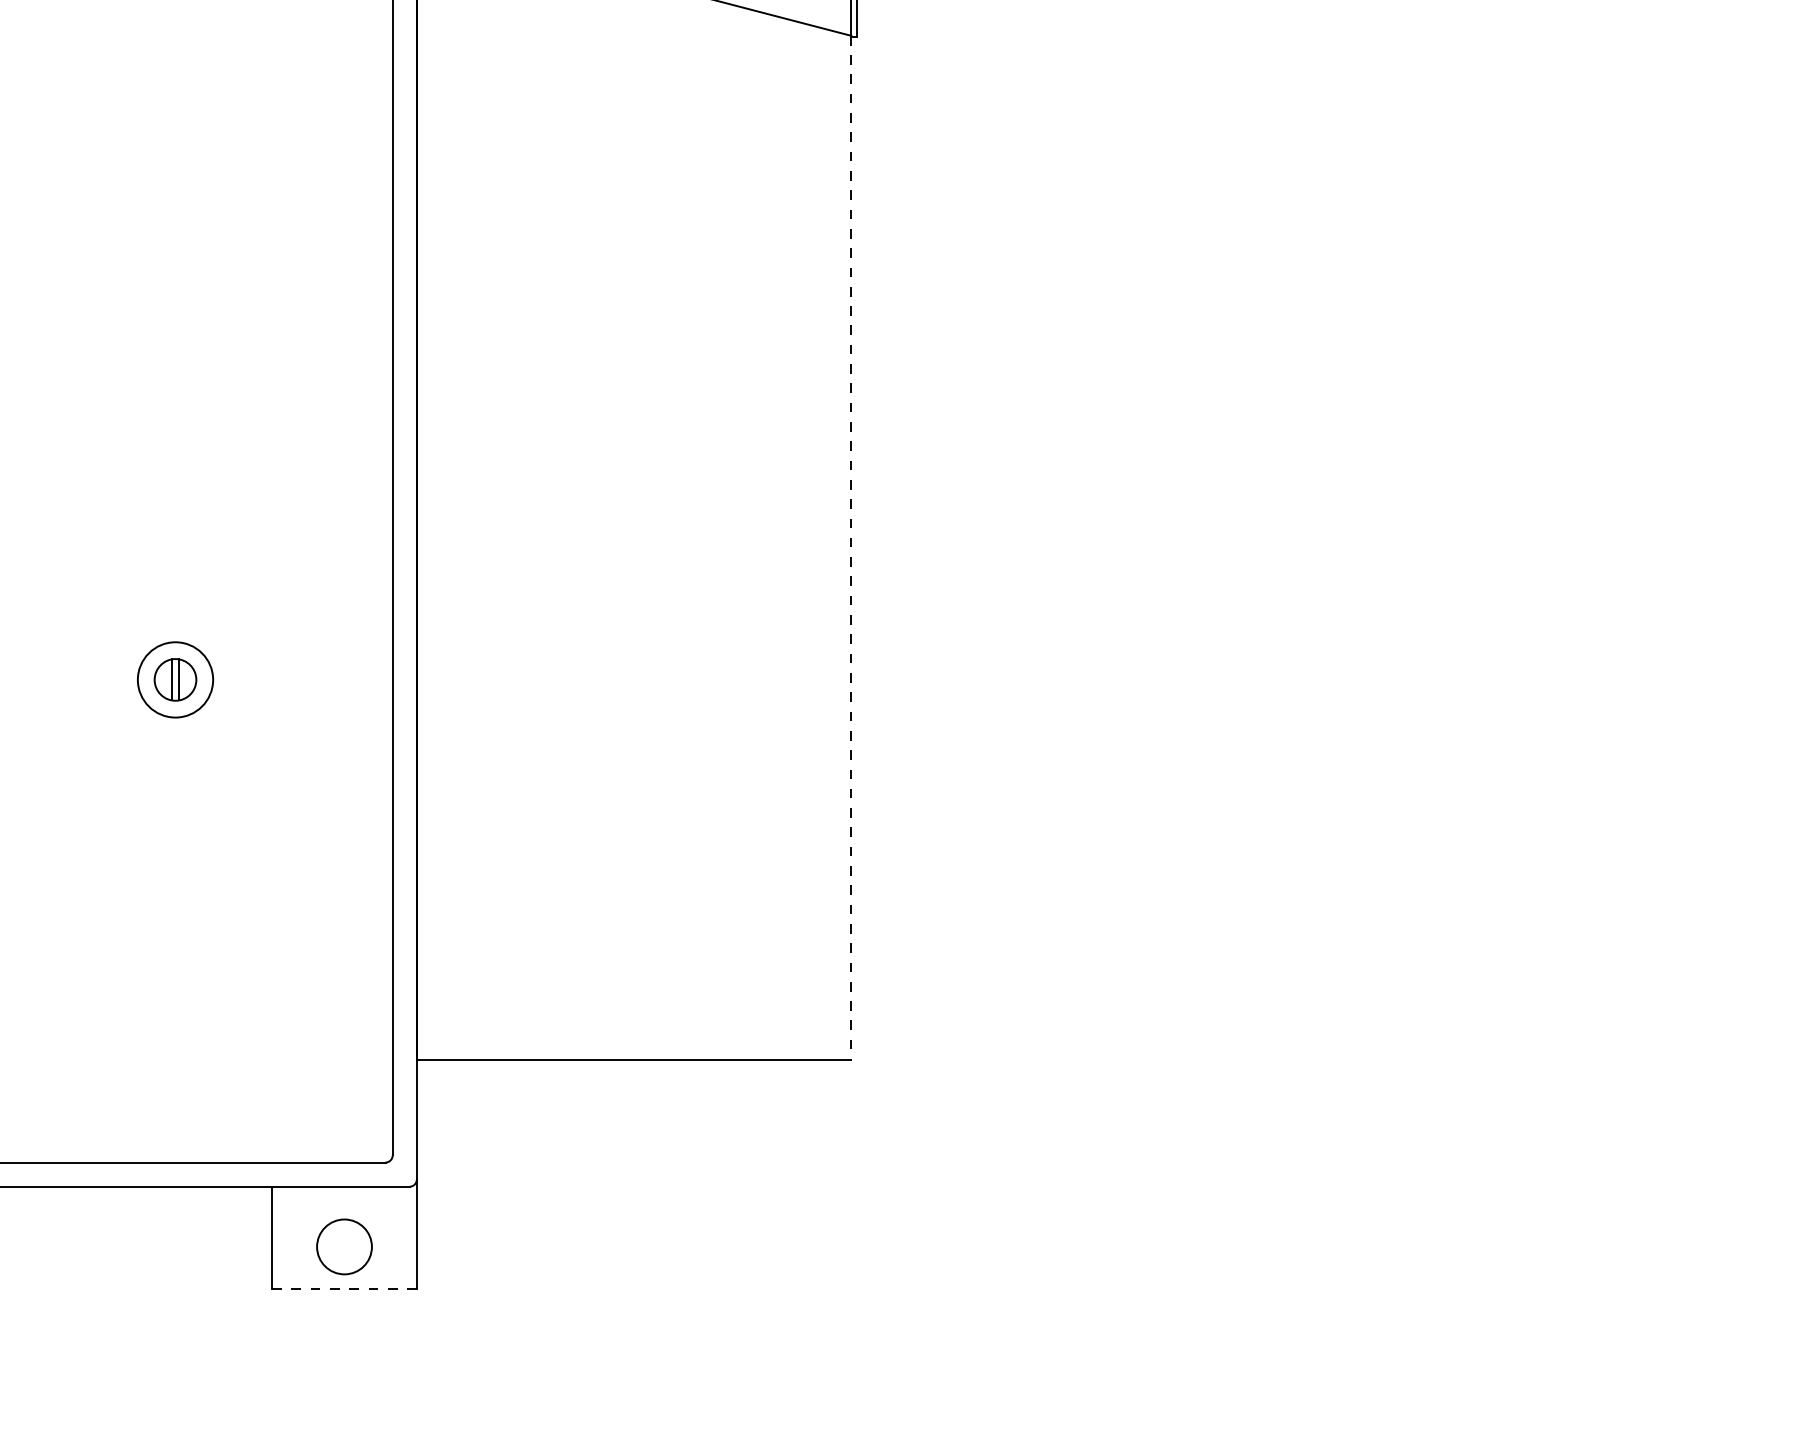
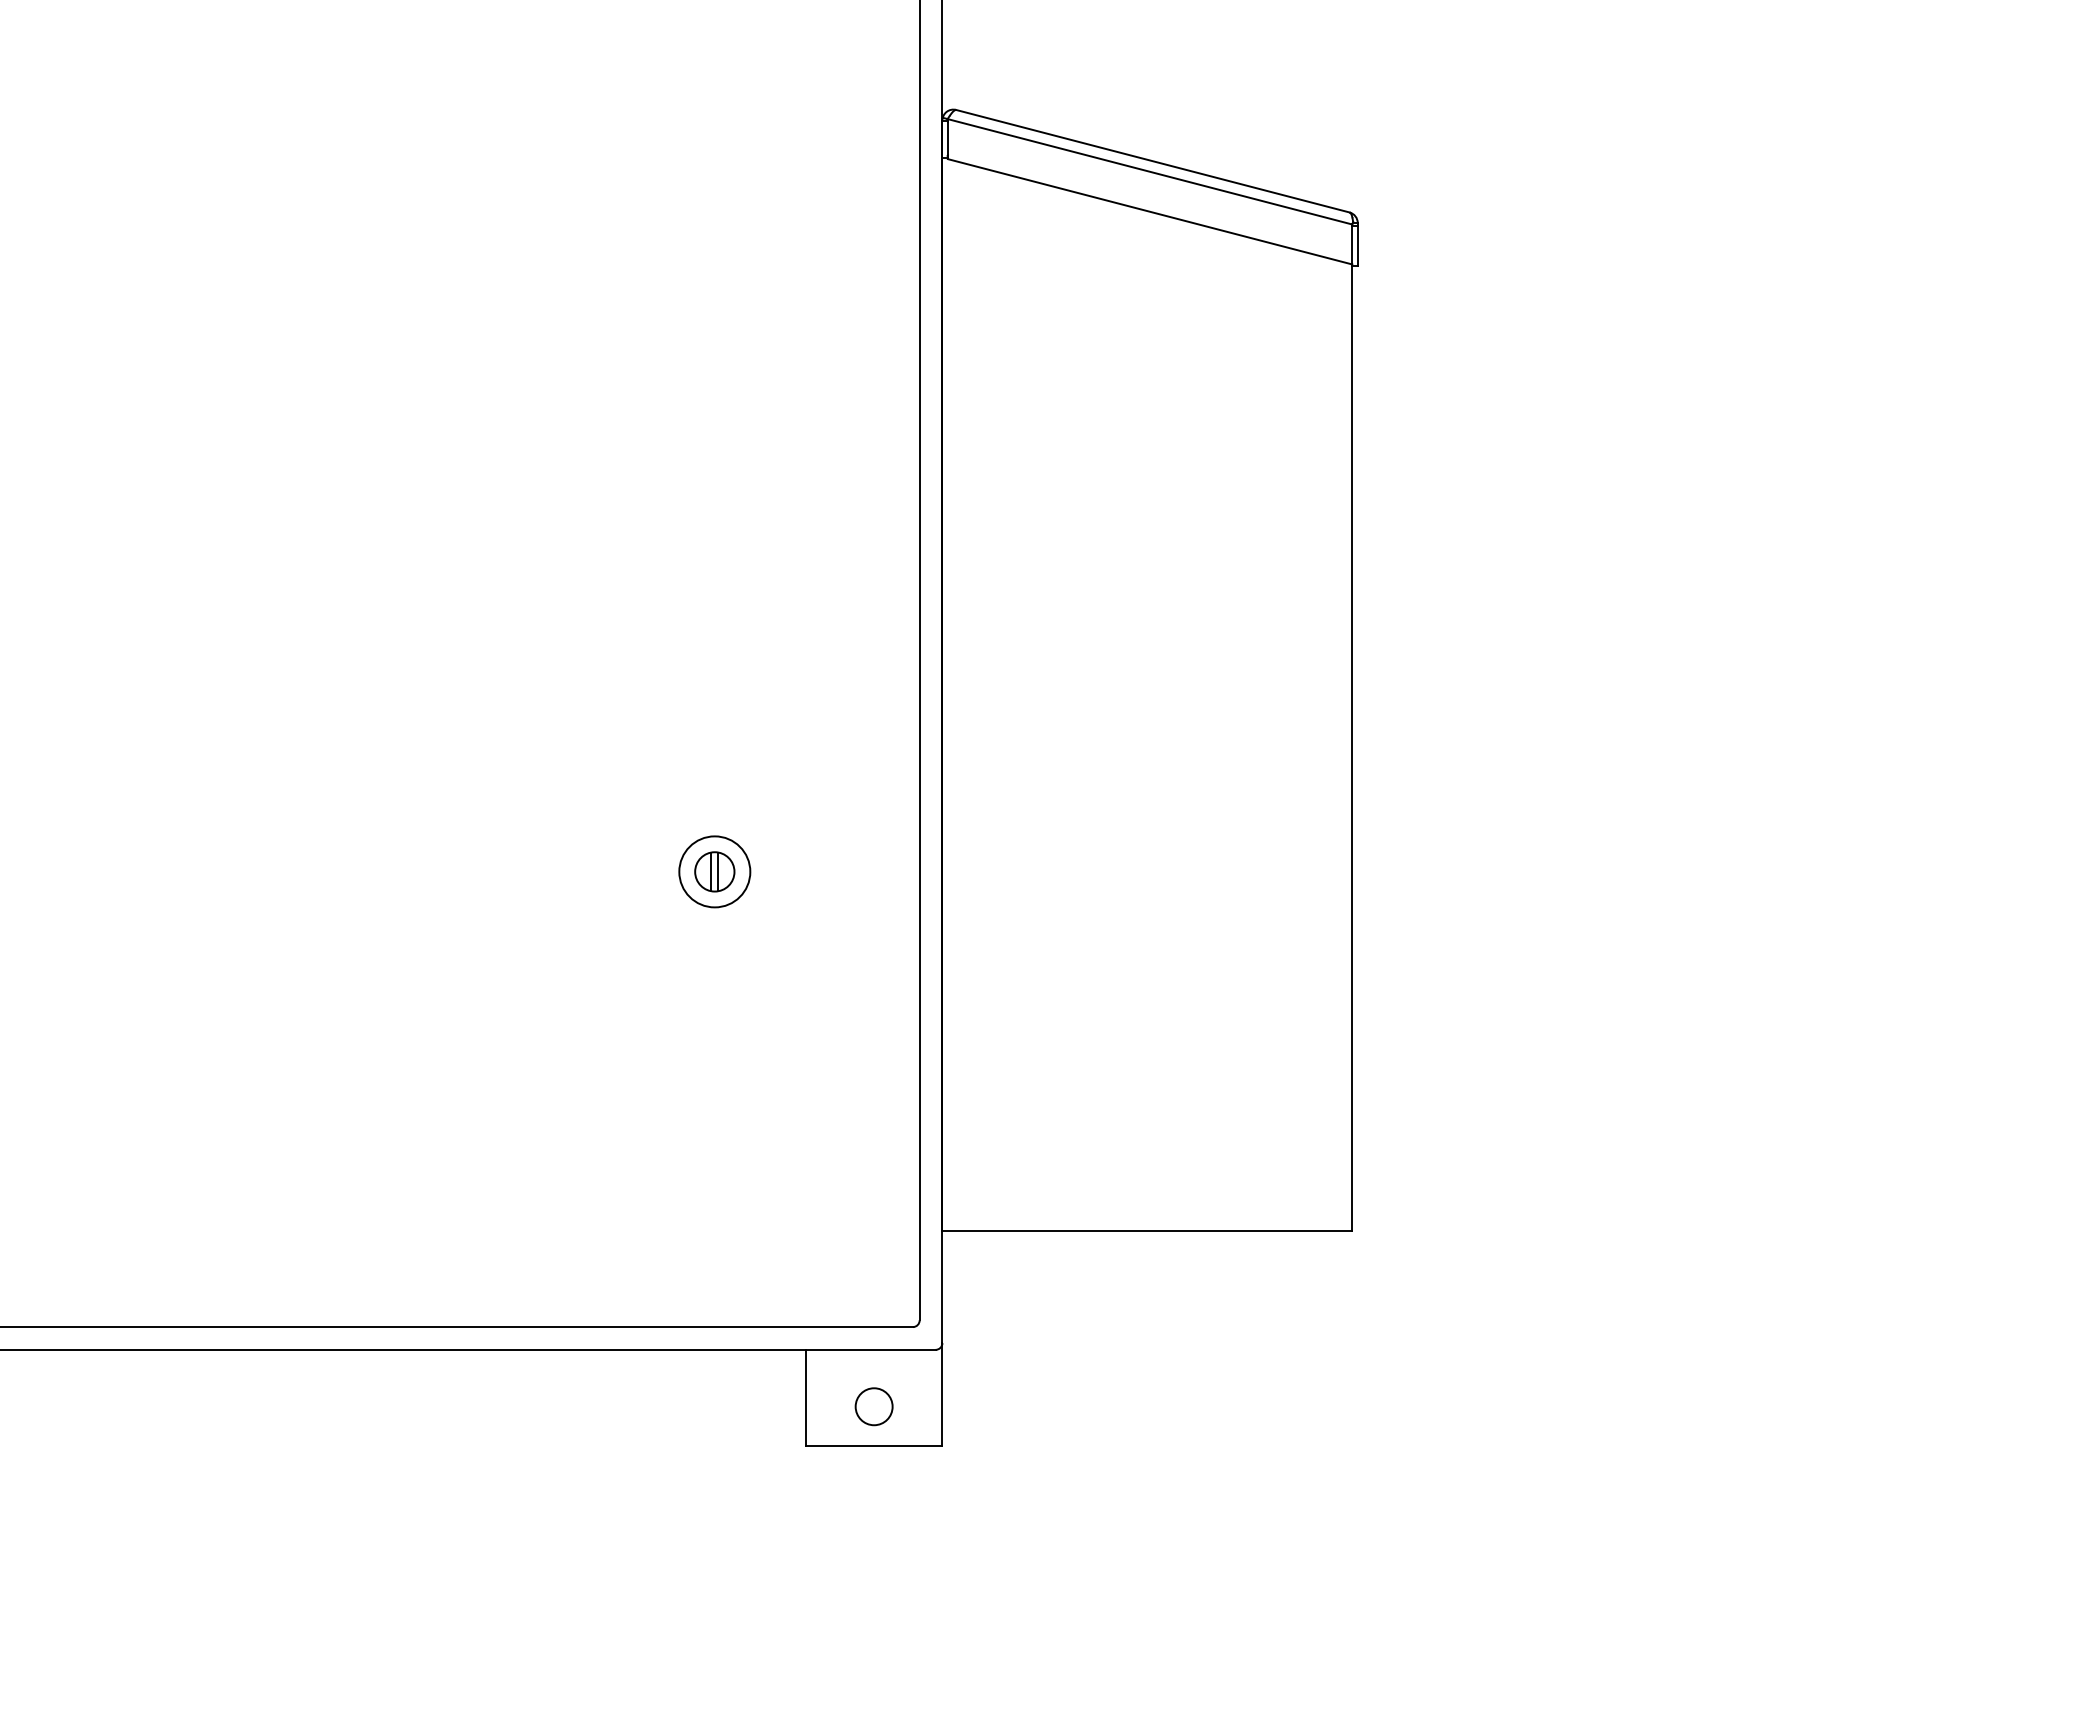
line: (851, 548) -> (1352, 747), dashed -> solid
circle: (343, 1246) -> (873, 1406), size x0.71
line: (343, 1289) -> (873, 1446), dashed -> solid

